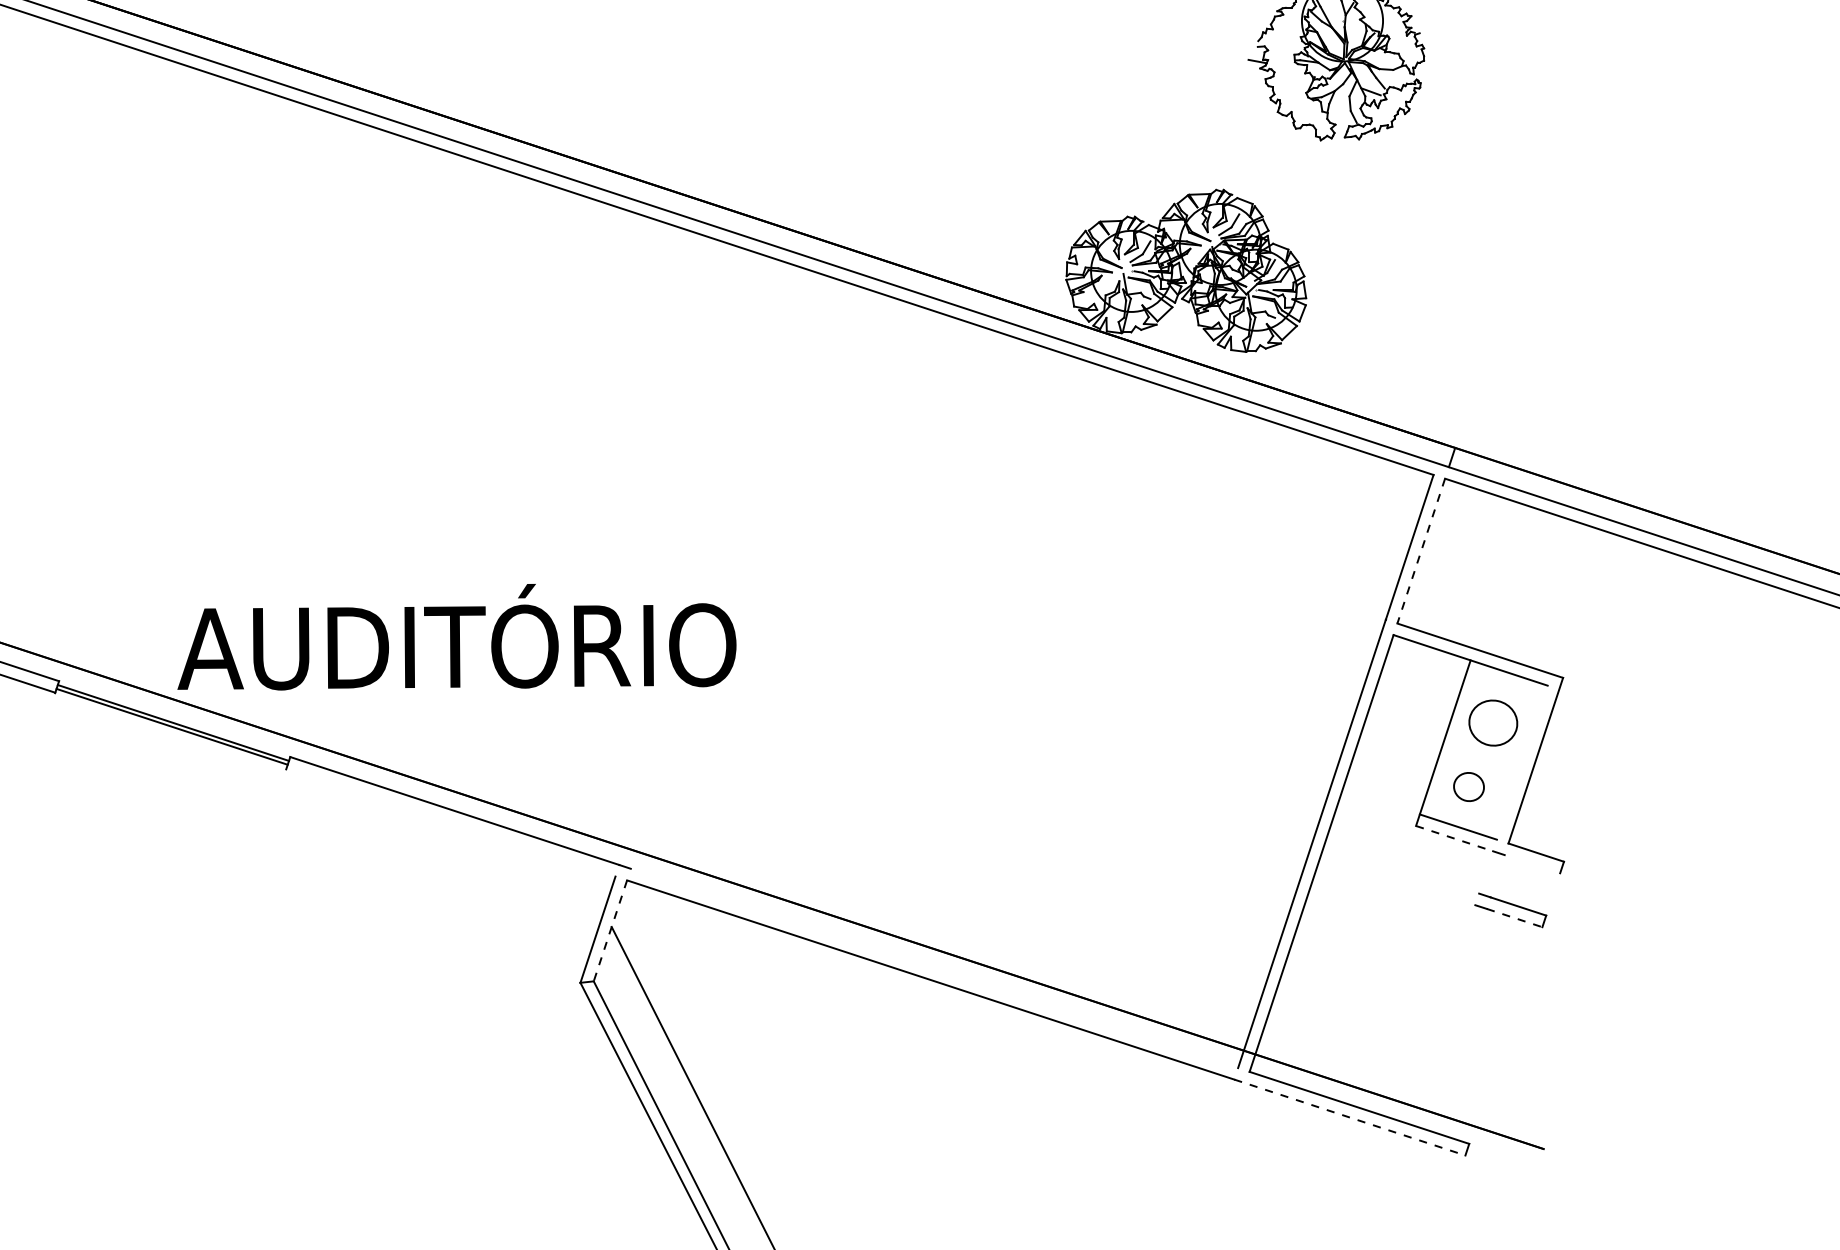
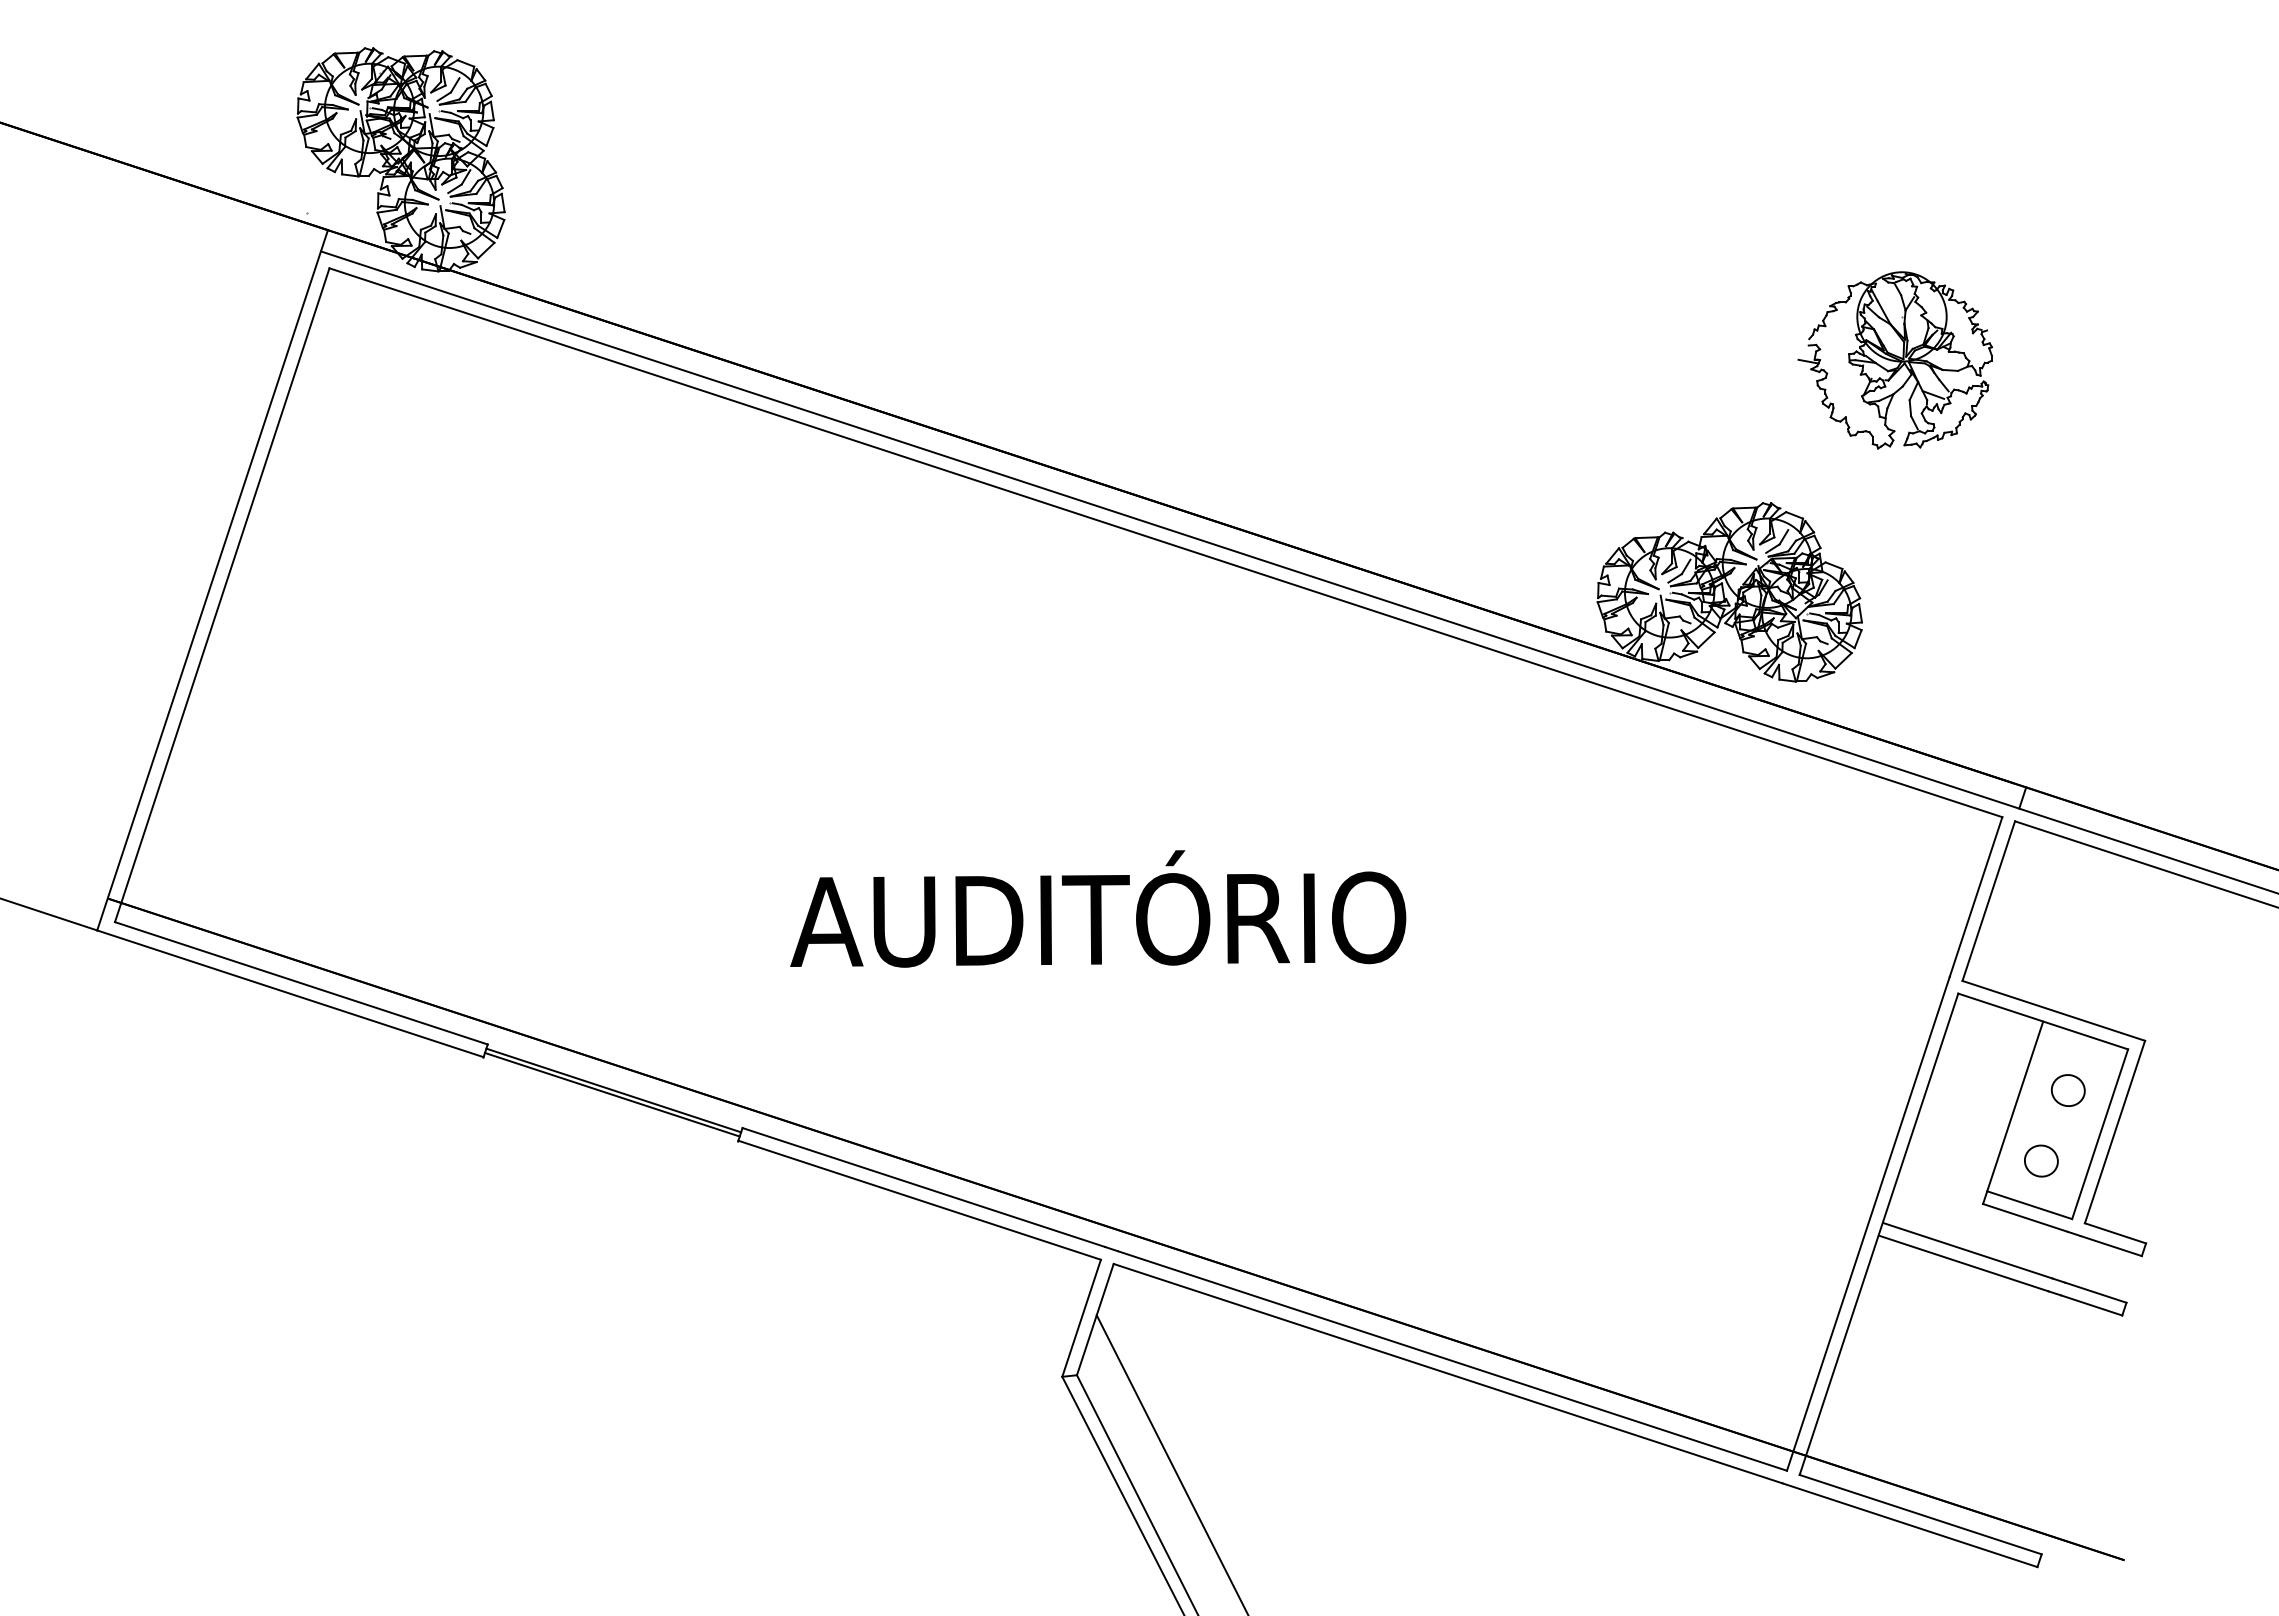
line: (1420, 551) -> (1988, 901), dashed -> solid
text: (457, 636) -> (1098, 908), moved
part: (1493, 722) -> (2068, 1090), size x0.62
line: (1522, 762) -> (2100, 1134), added
line: (450, 821) -> (919, 1199), added
line: (1454, 838) -> (2025, 1217), dashed -> solid
line: (1531, 864) -> (2110, 1246), added
line: (1401, 868) -> (1967, 1250), added
line: (1398, 879) -> (1963, 1263), added
line: (1515, 918) -> (2092, 1305), dashed -> solid
line: (610, 930) -> (1095, 1319), dashed -> solid
line: (933, 968) -> (1451, 1360), added
line: (1350, 1117) -> (1910, 1525), dashed -> solid

